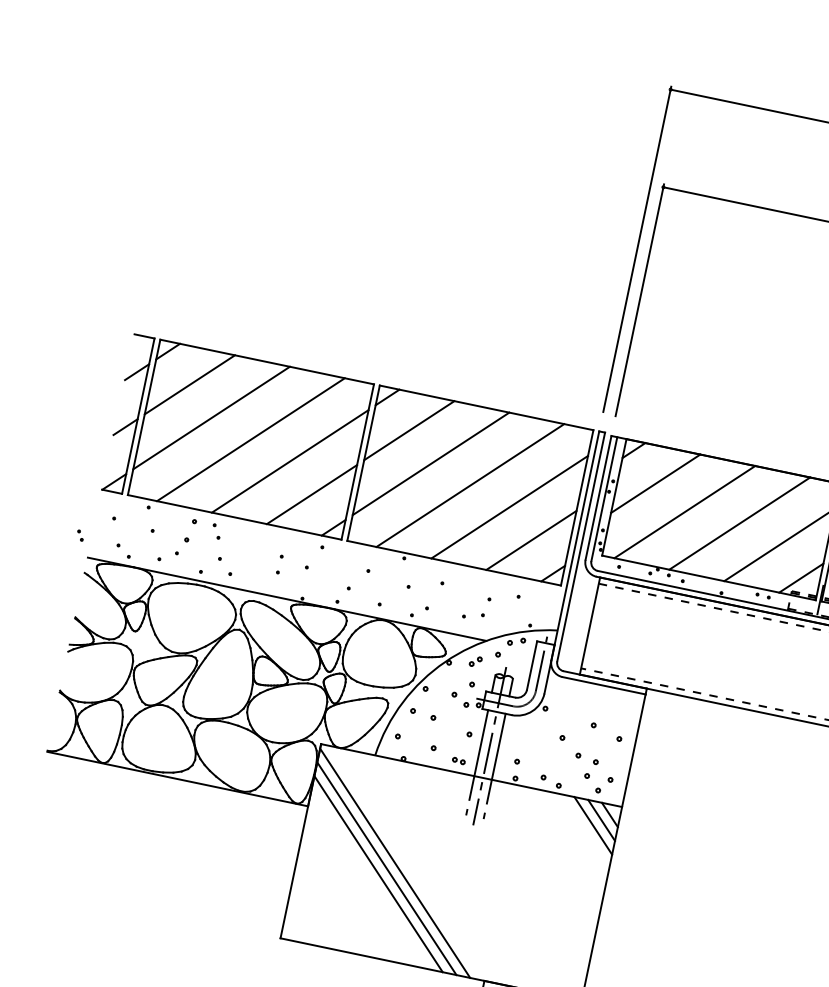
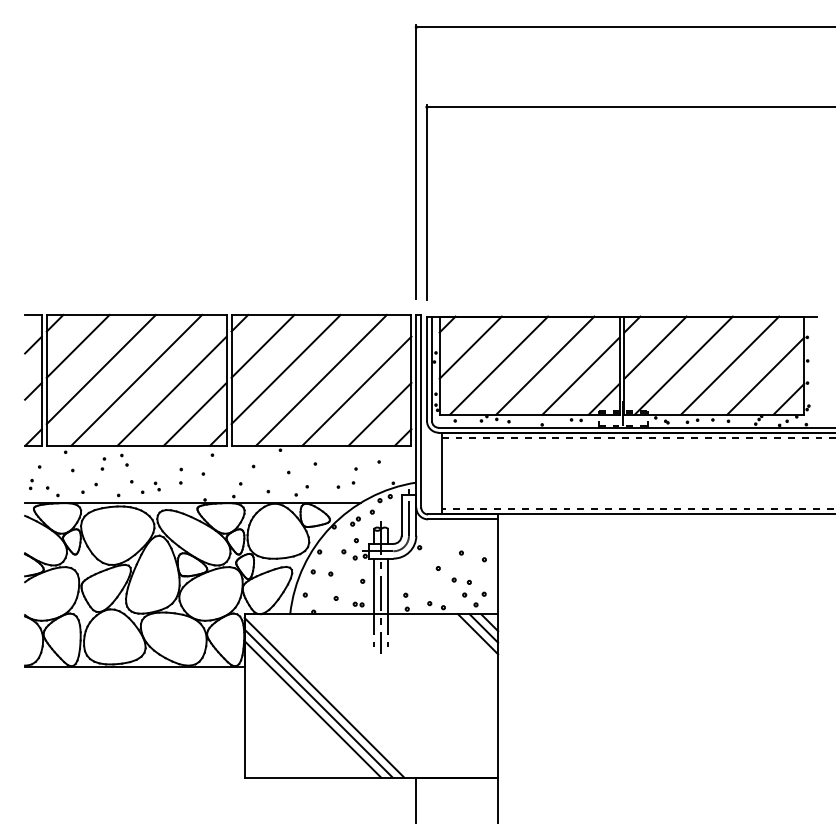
part: (190, 530) -> (103, 463), size x0.62
part: (79, 535) -> (156, 486), moved
part: (100, 537) -> (31, 484), added

